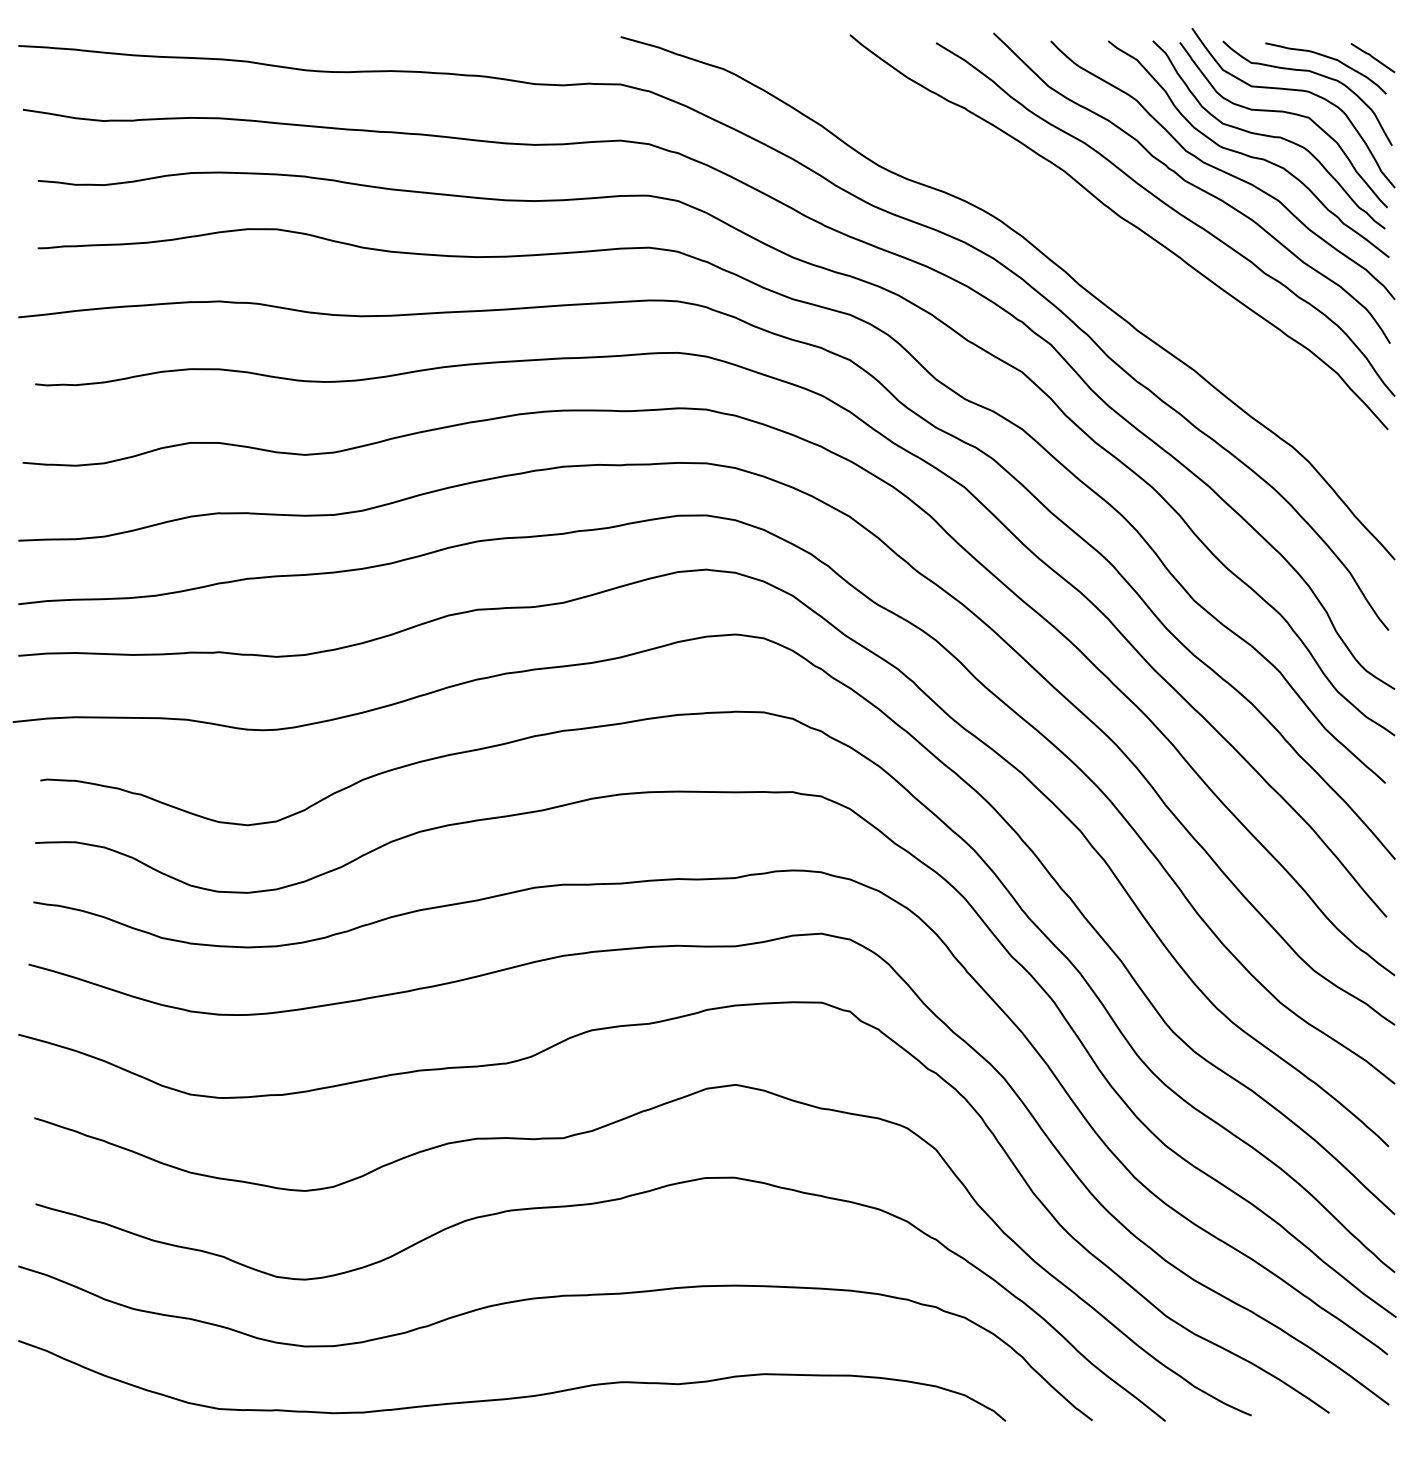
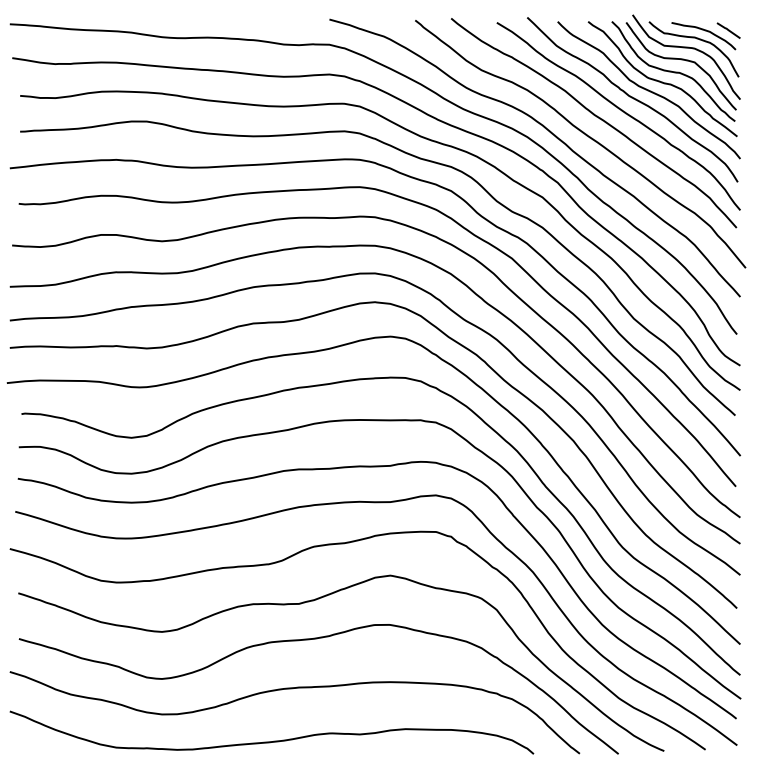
curve: (1105, 257) -> (586, 136), added

